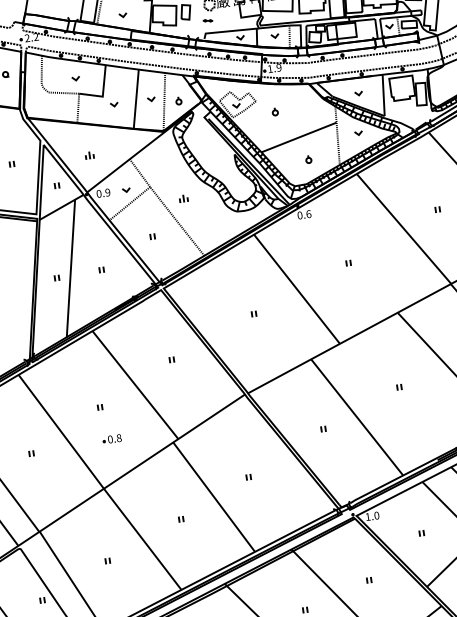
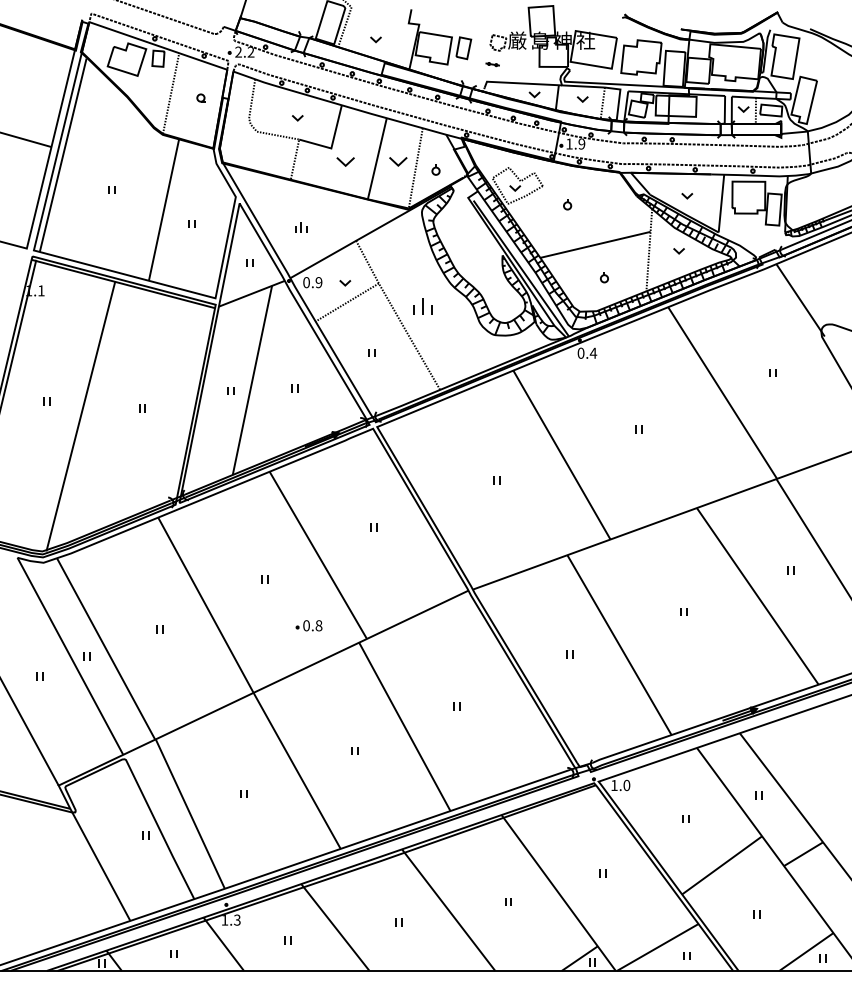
part: (151, 99) -> (398, 162), size x1.6
part: (114, 104) -> (345, 161), size x1.6
part: (184, 198) -> (423, 306), size x1.6
text: (308, 213) -> (593, 352), 0.6 -> 0.4
part: (111, 439) -> (308, 625), moved

